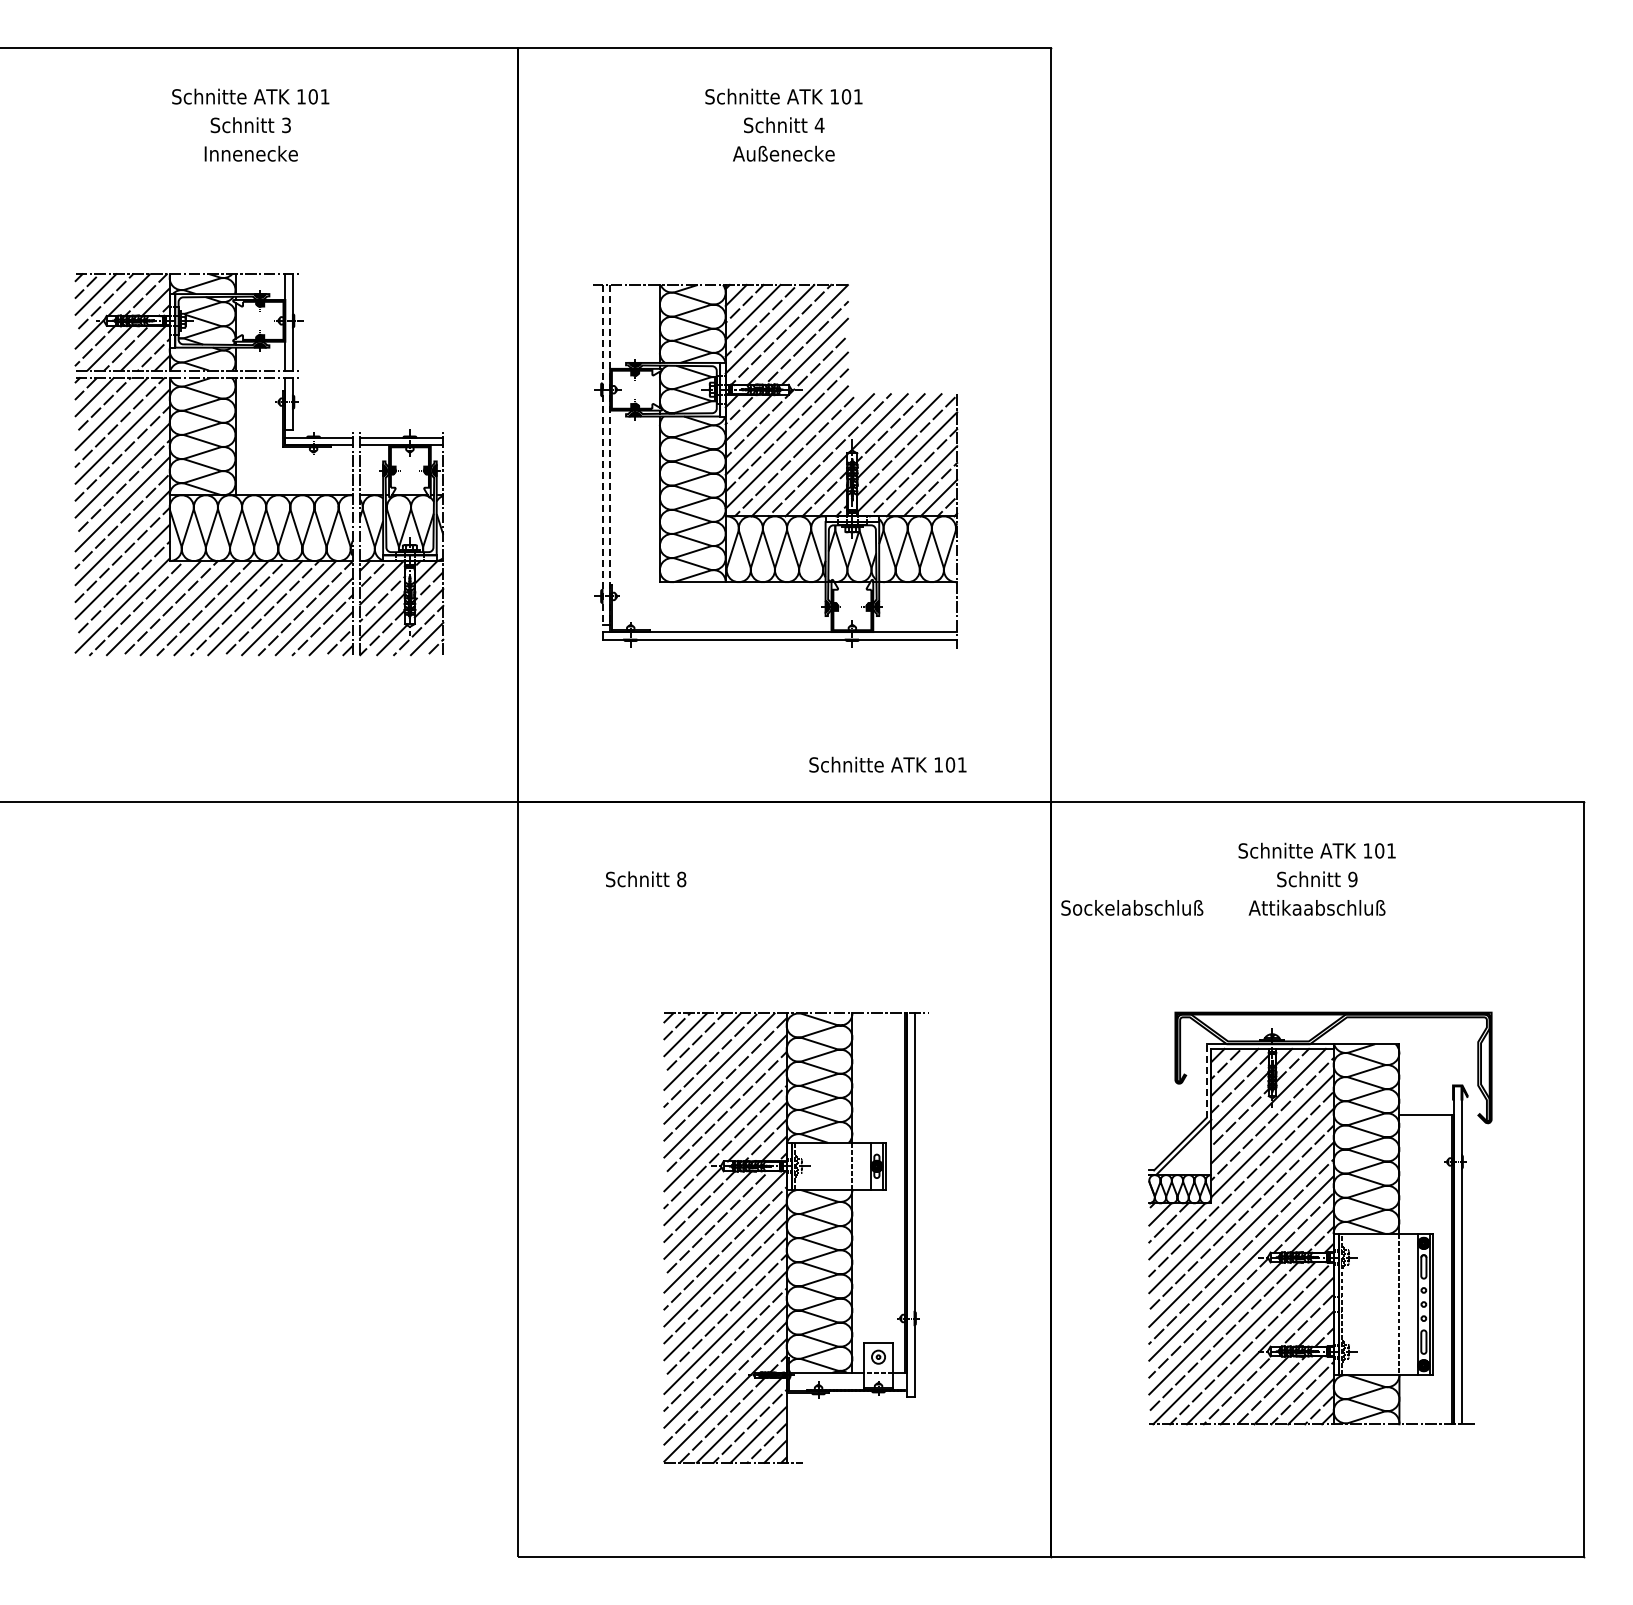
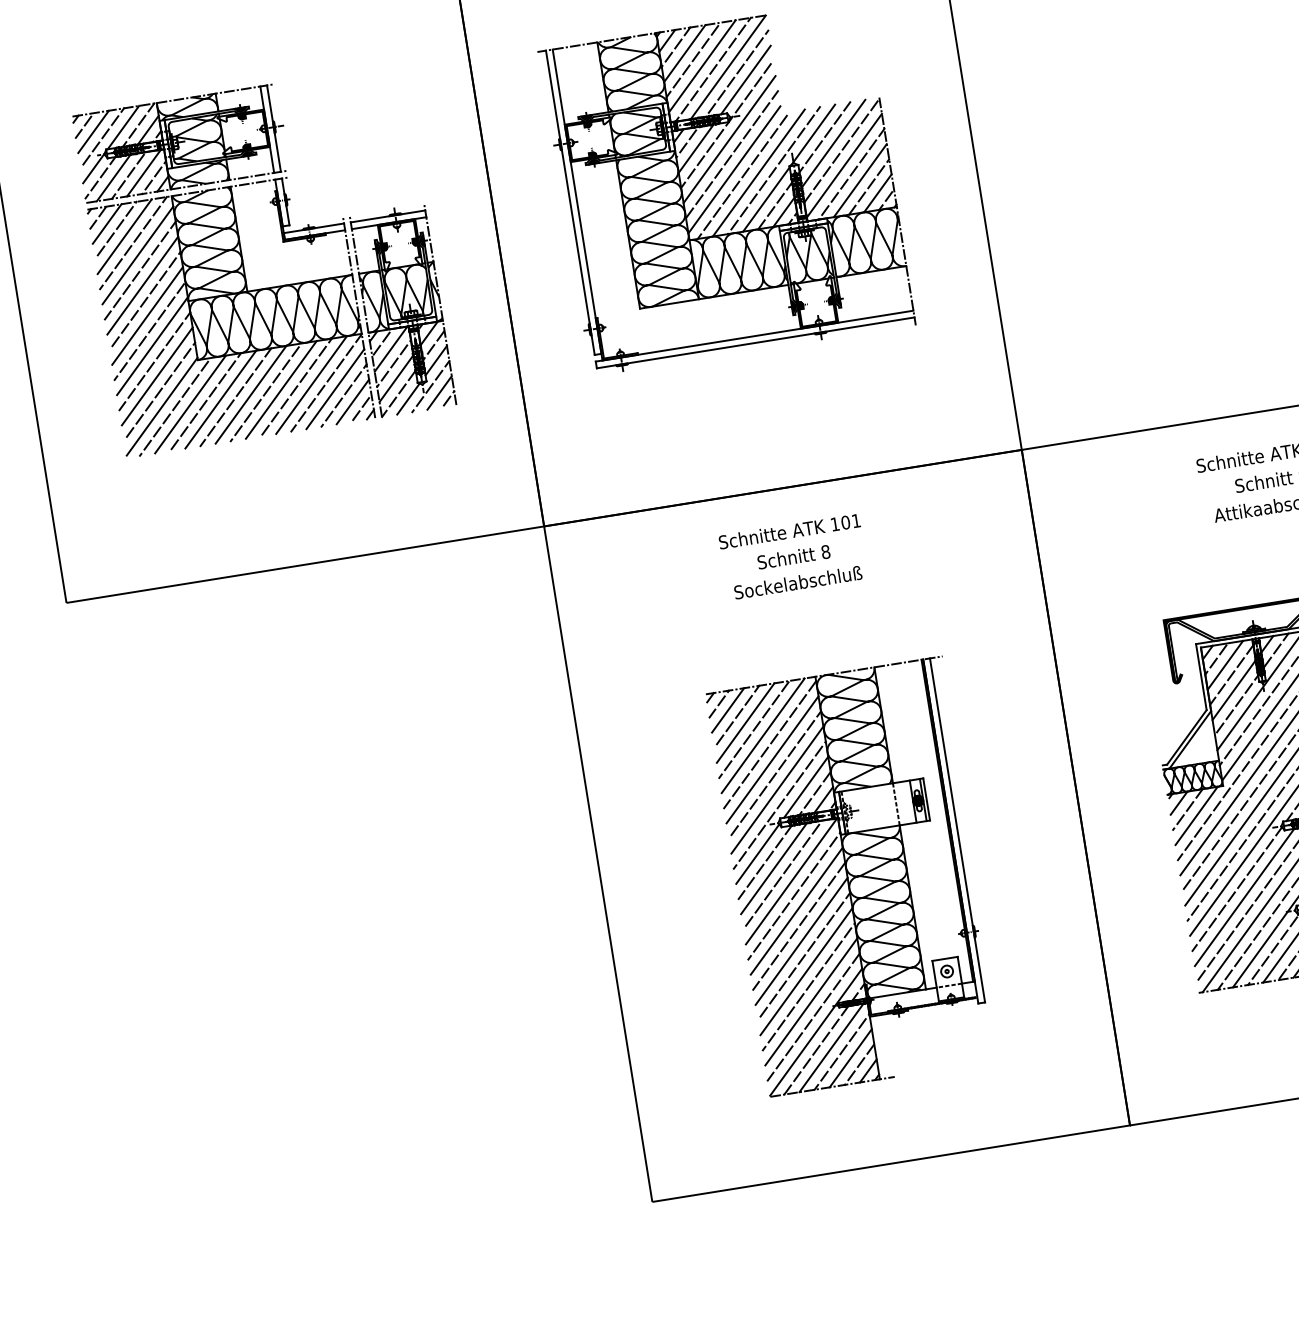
line: (602, 454) -> (570, 202), dashed -> solid
line: (610, 454) -> (577, 201), dashed -> solid
text: (887, 764) -> (789, 531), moved
text: (646, 879) -> (794, 557), moved
text: (1132, 907) -> (798, 582), moved
line: (1206, 1081) -> (1201, 677), dashed -> solid

